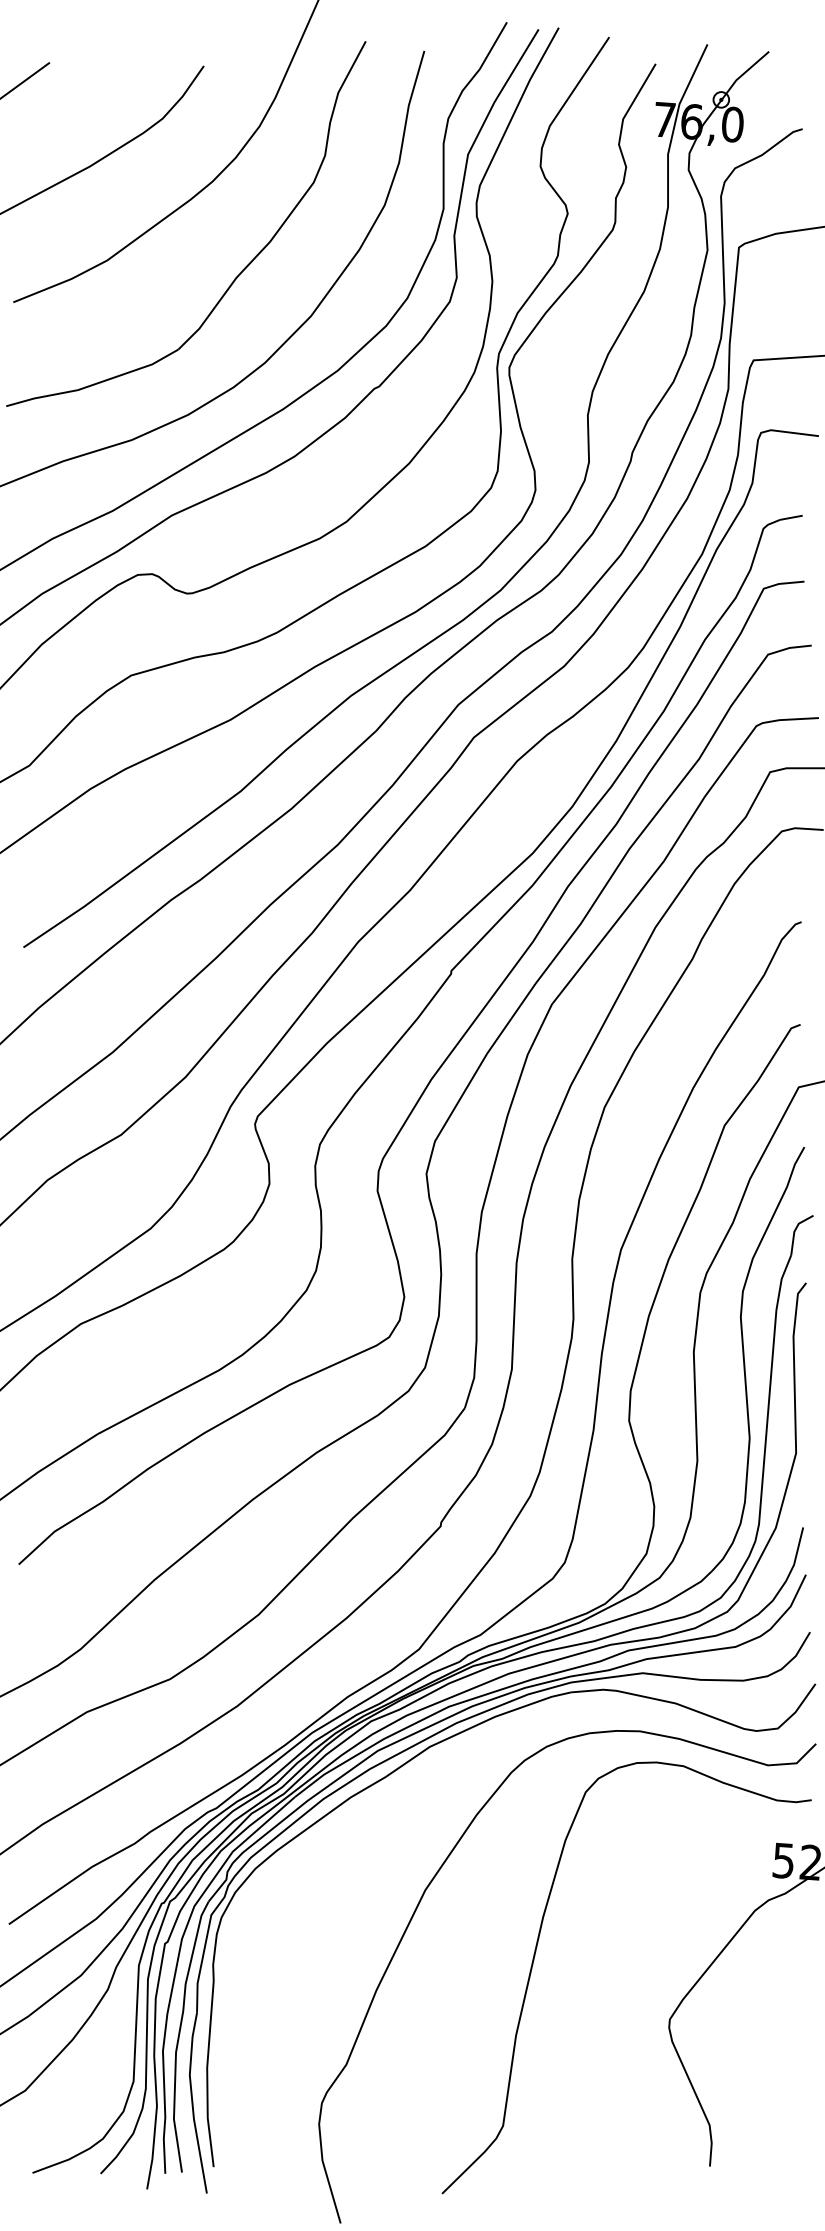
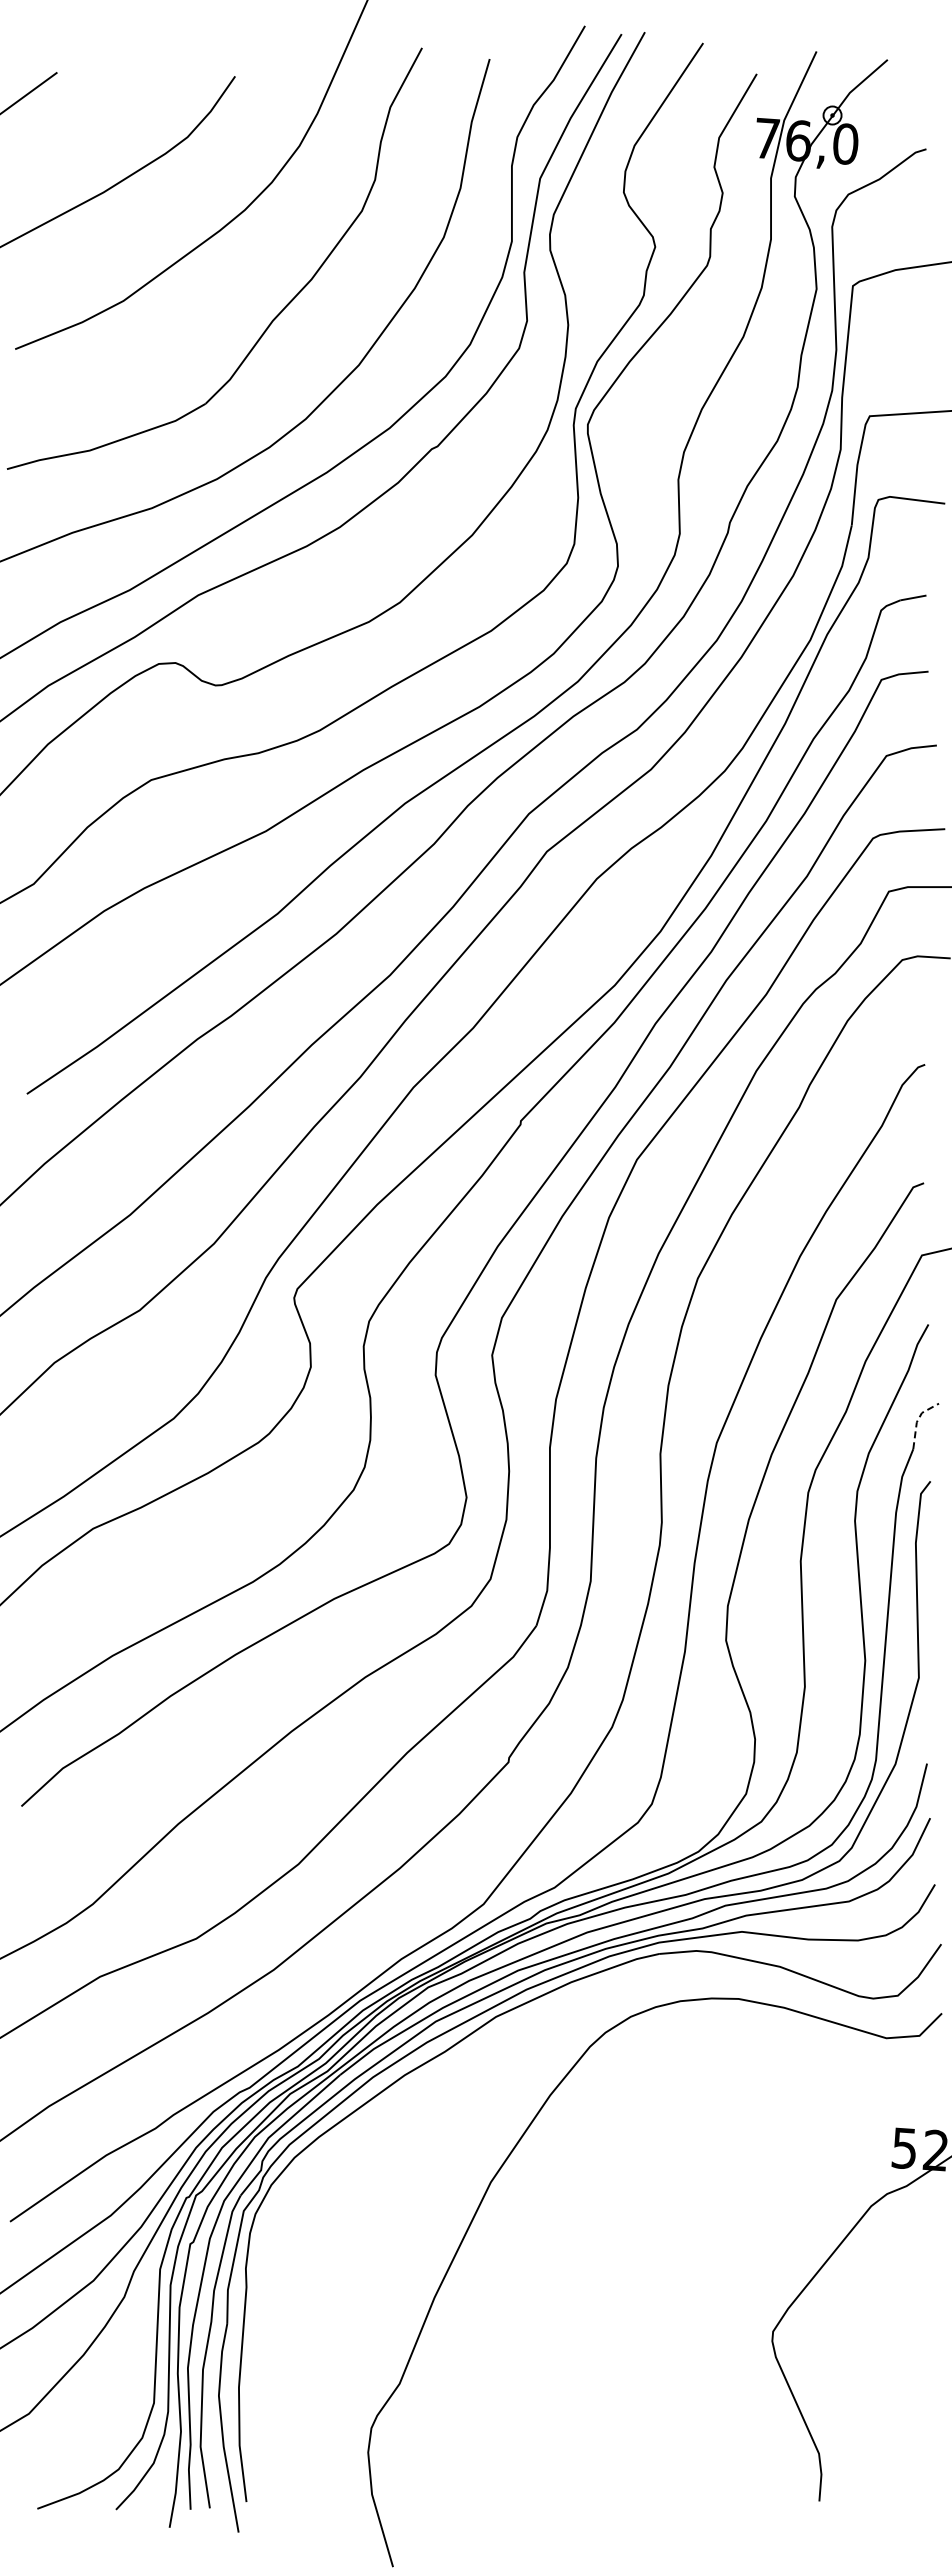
line: (794, 1230) -> (917, 1420), solid -> dashed
curve: (534, 1961) -> (616, 2264), removed

